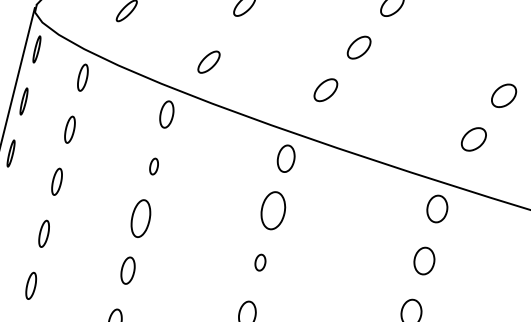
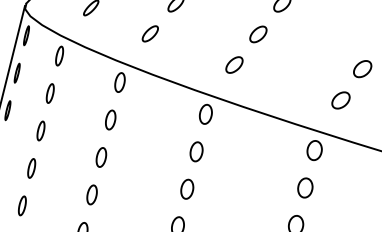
part: (207, 61) -> (149, 33), moved
part: (153, 165) -> (110, 119), size x1.67
part: (273, 210) -> (196, 151), size x0.71
part: (141, 218) -> (101, 157), size x0.71
part: (260, 261) -> (187, 188), size x1.67

